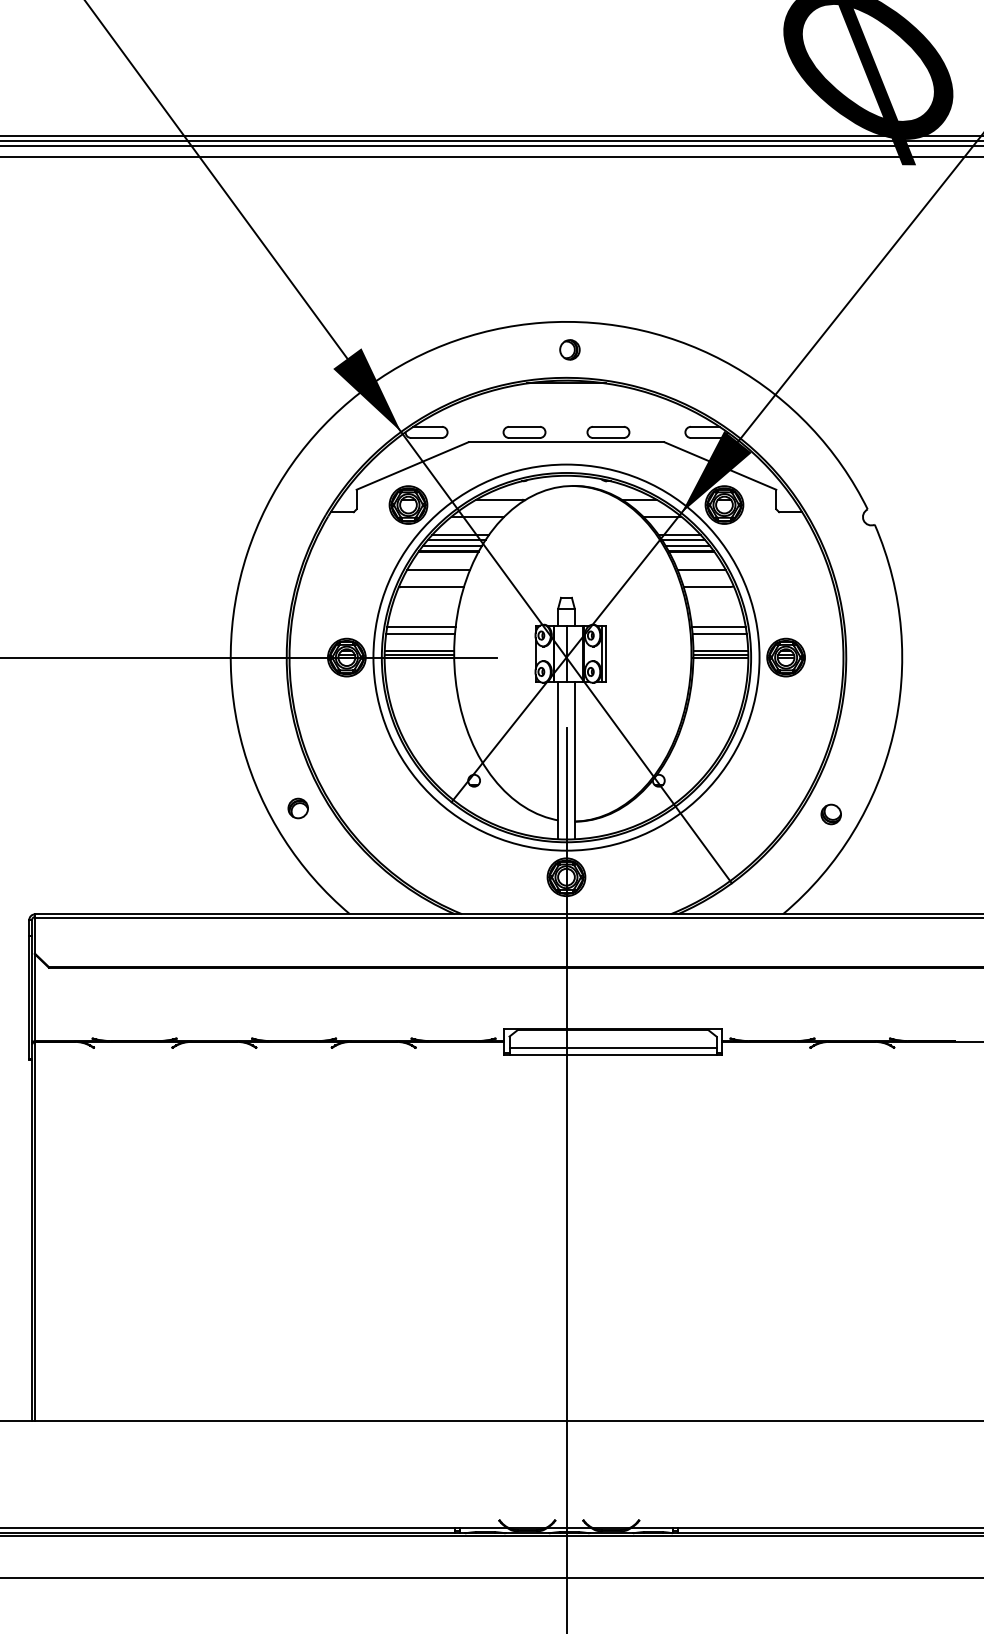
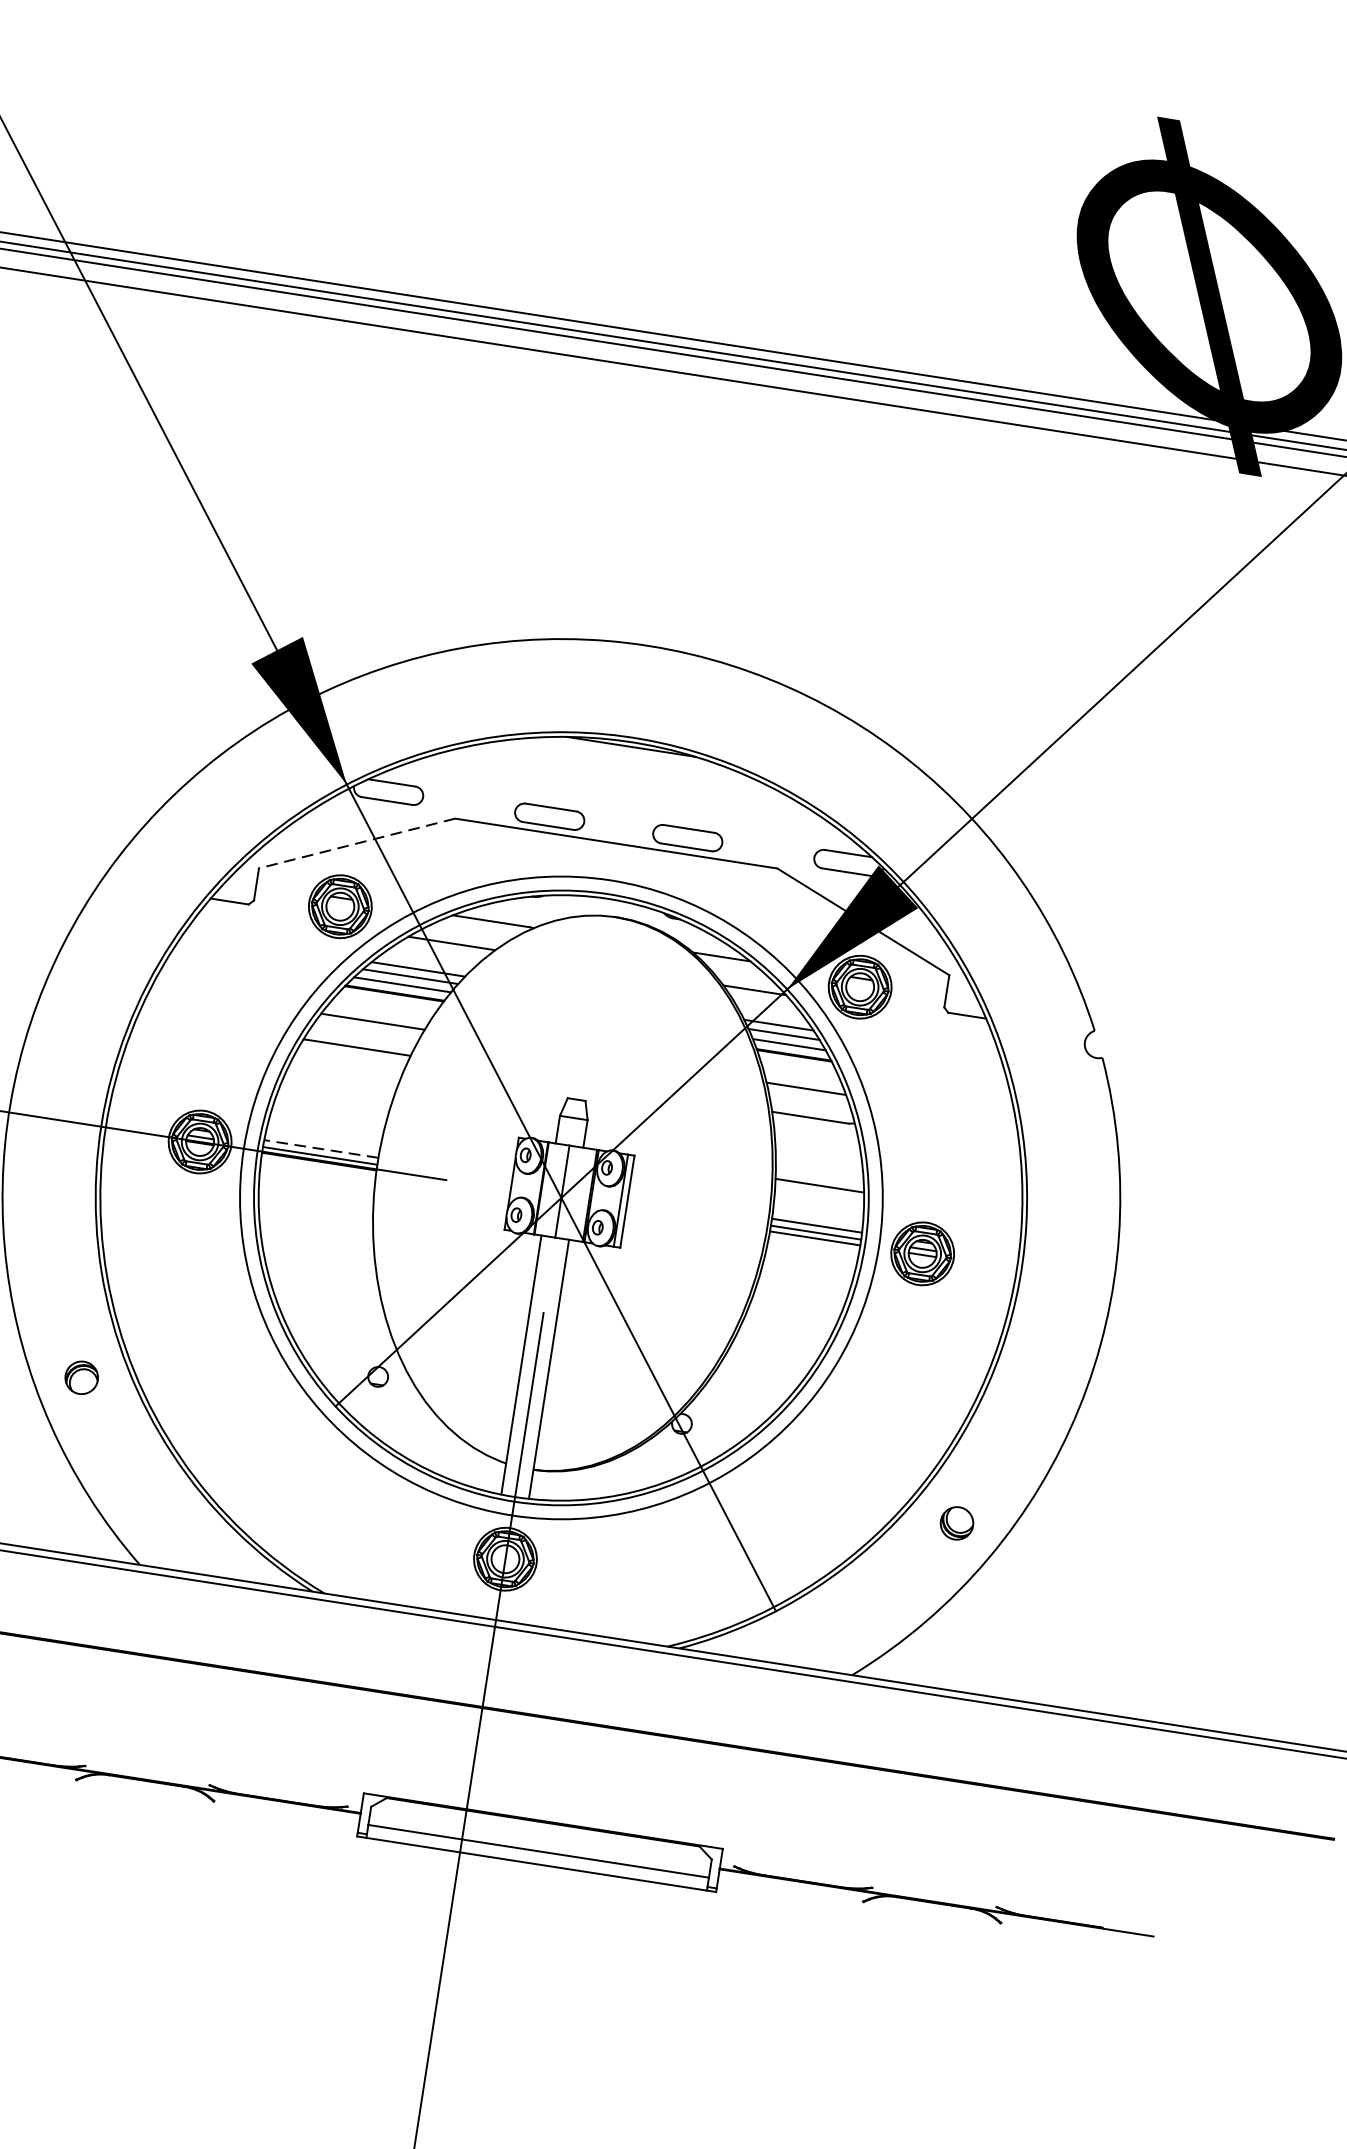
part: (569, 349) -> (644, 691), removed
line: (412, 465) -> (357, 842), solid -> dashed
line: (421, 626) -> (330, 1109), removed
line: (420, 634) -> (327, 1122), removed
line: (719, 634) -> (819, 1198), removed
line: (419, 650) -> (321, 1148), solid -> dashed

